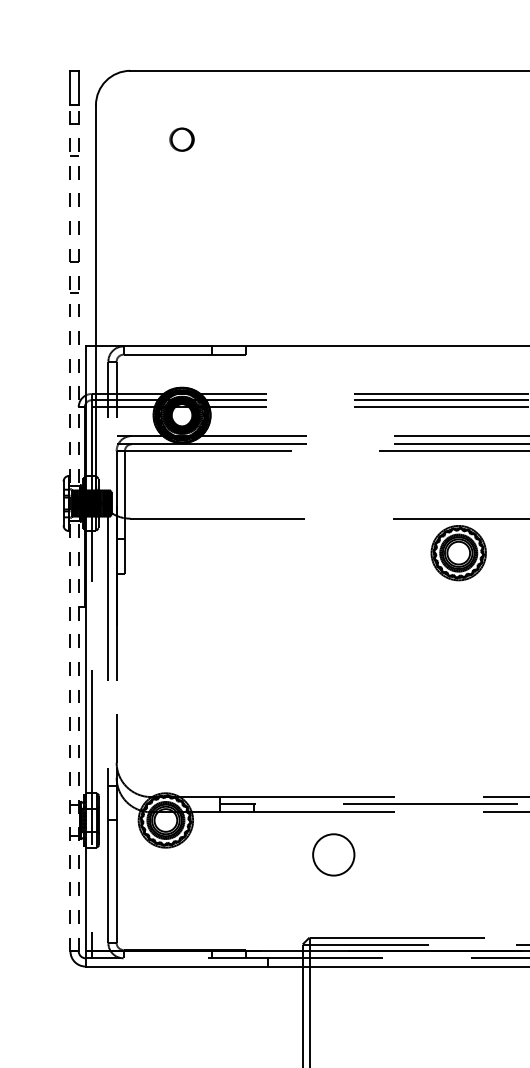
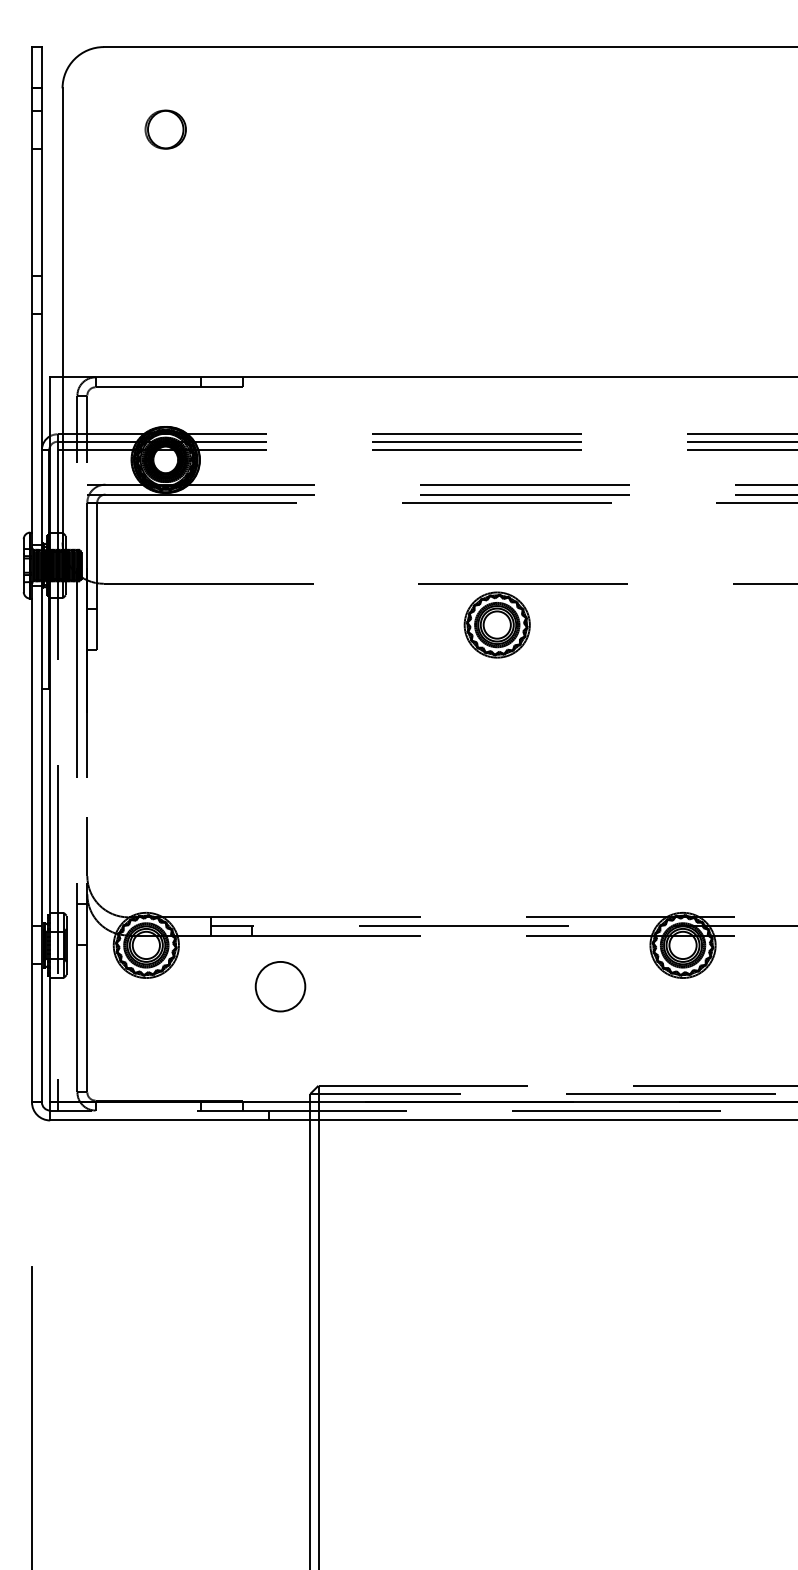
part: (181, 139) -> (165, 129), size x1.43
line: (70, 528) -> (32, 595), dashed -> solid
line: (78, 528) -> (41, 595), dashed -> solid
circle: (333, 854) -> (280, 986), moved

